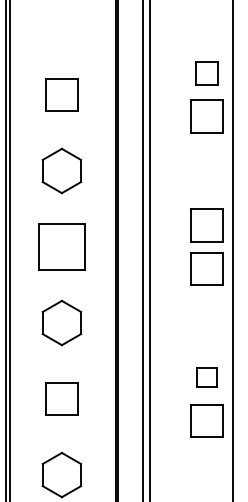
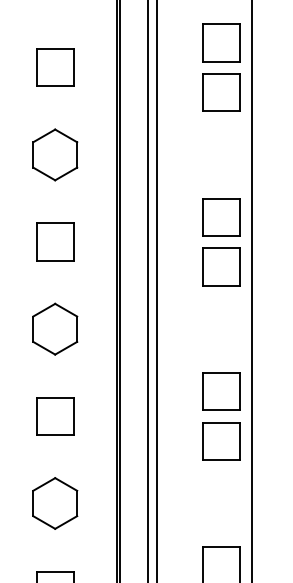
part: (206, 72) -> (221, 42), size x1.43
part: (62, 246) -> (55, 241), size x0.71
part: (206, 377) -> (221, 391), size x1.67

